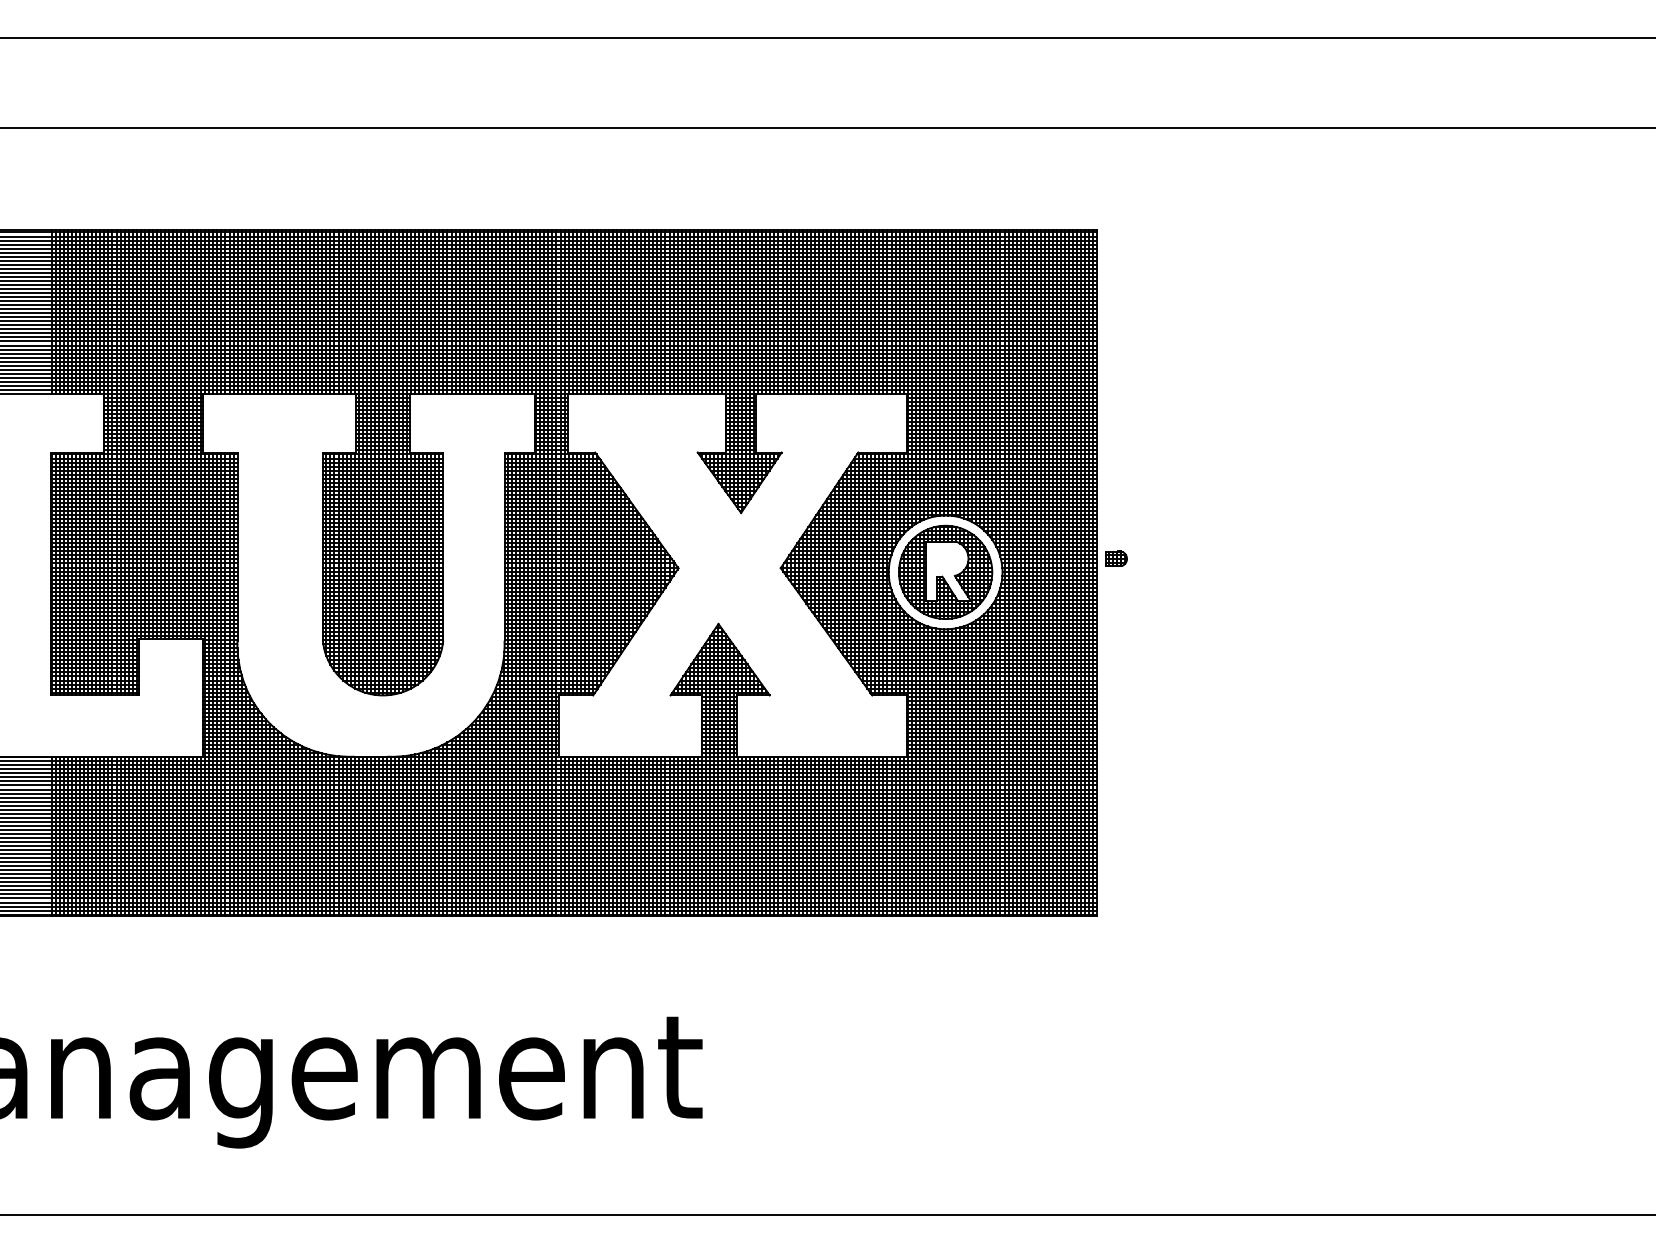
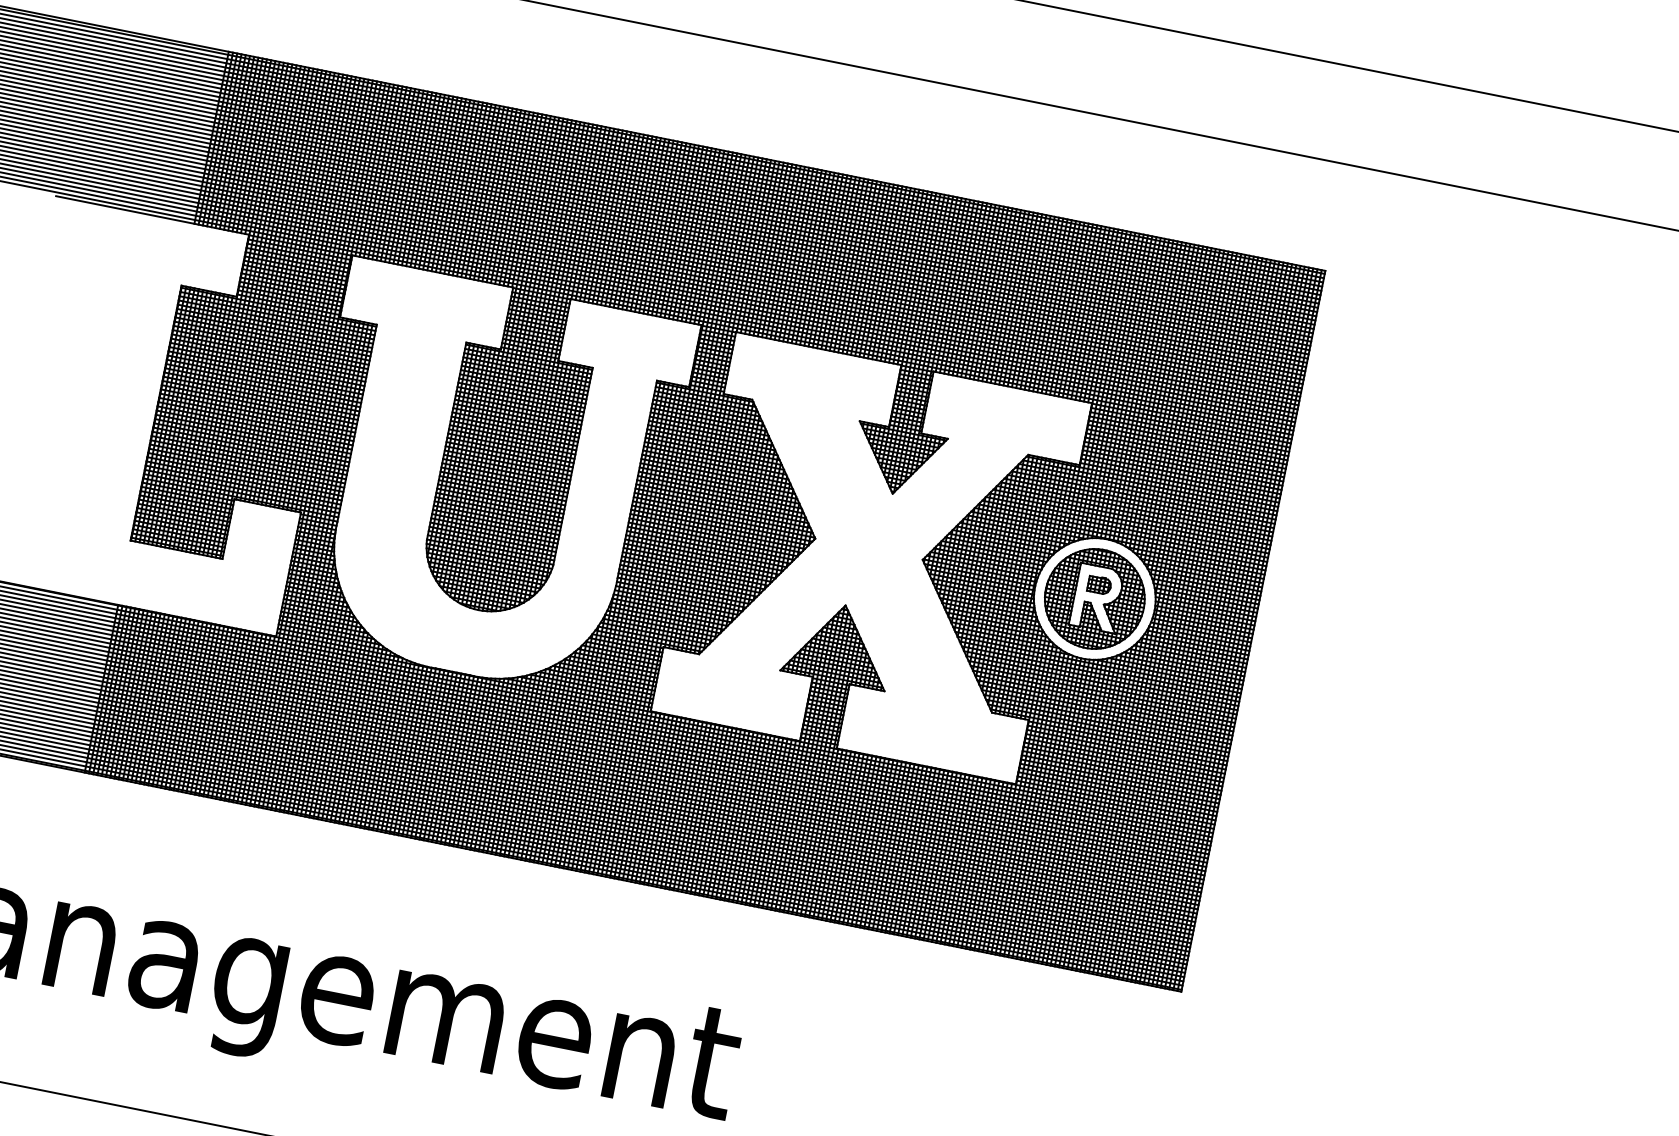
part: (1116, 558) -> (1099, 584), moved

